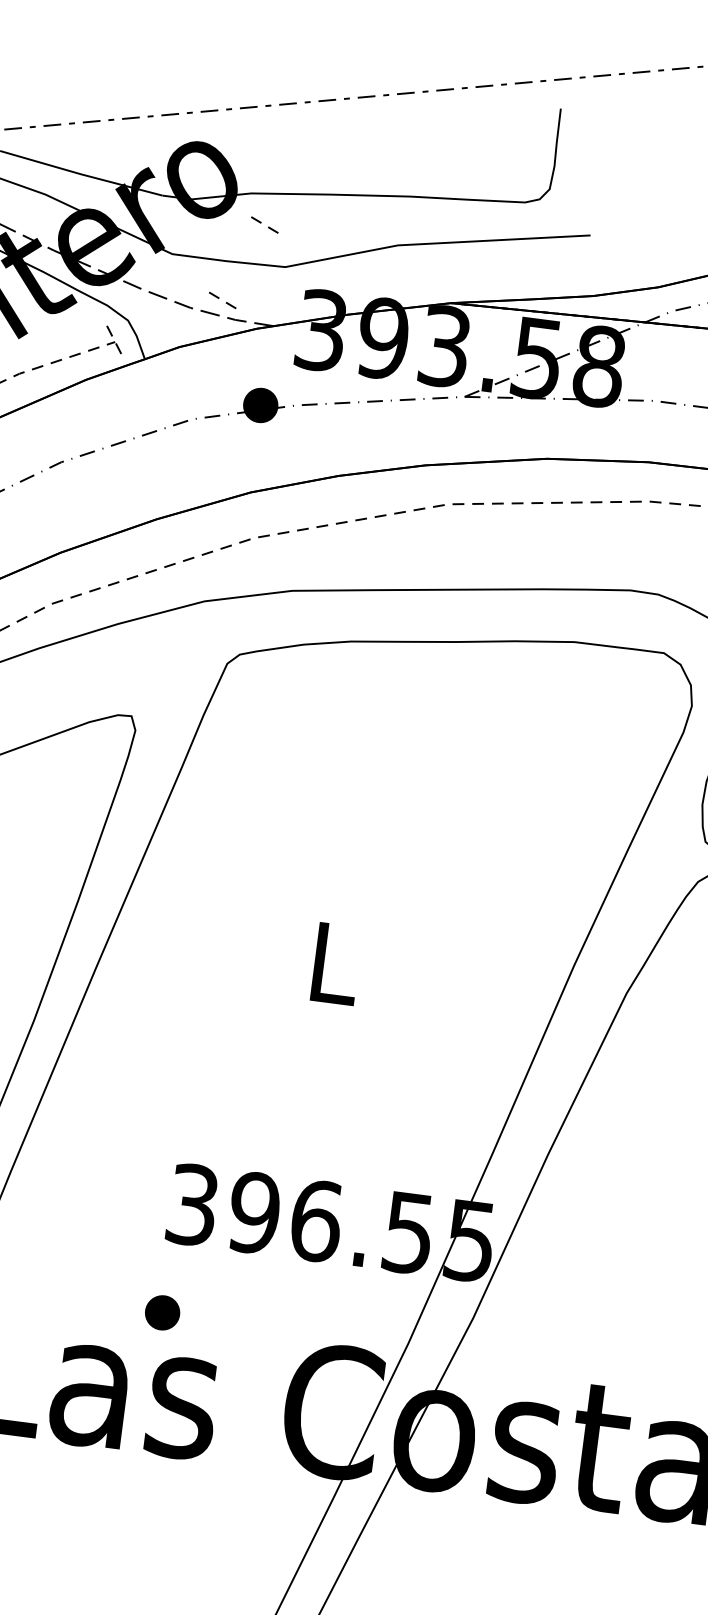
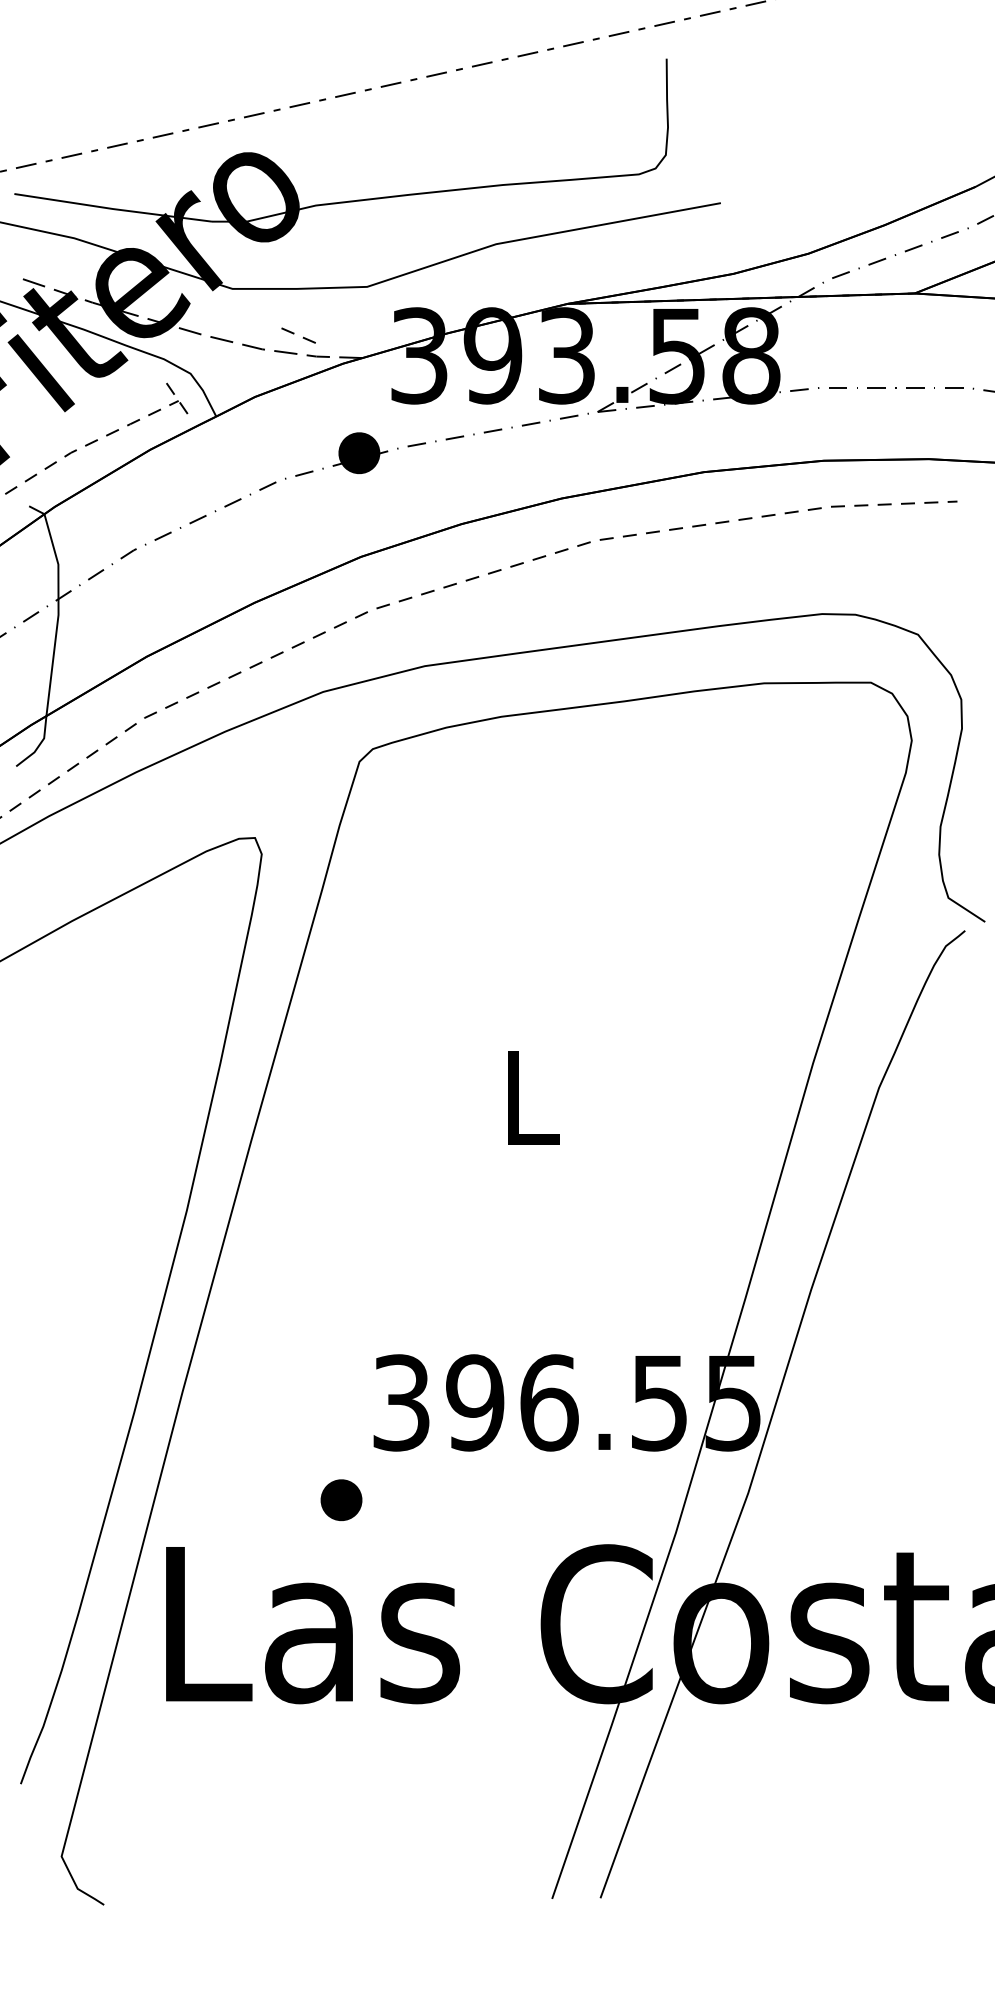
line: (261, 222) -> (332, 238), removed
part: (162, 1312) -> (341, 1499), moved

